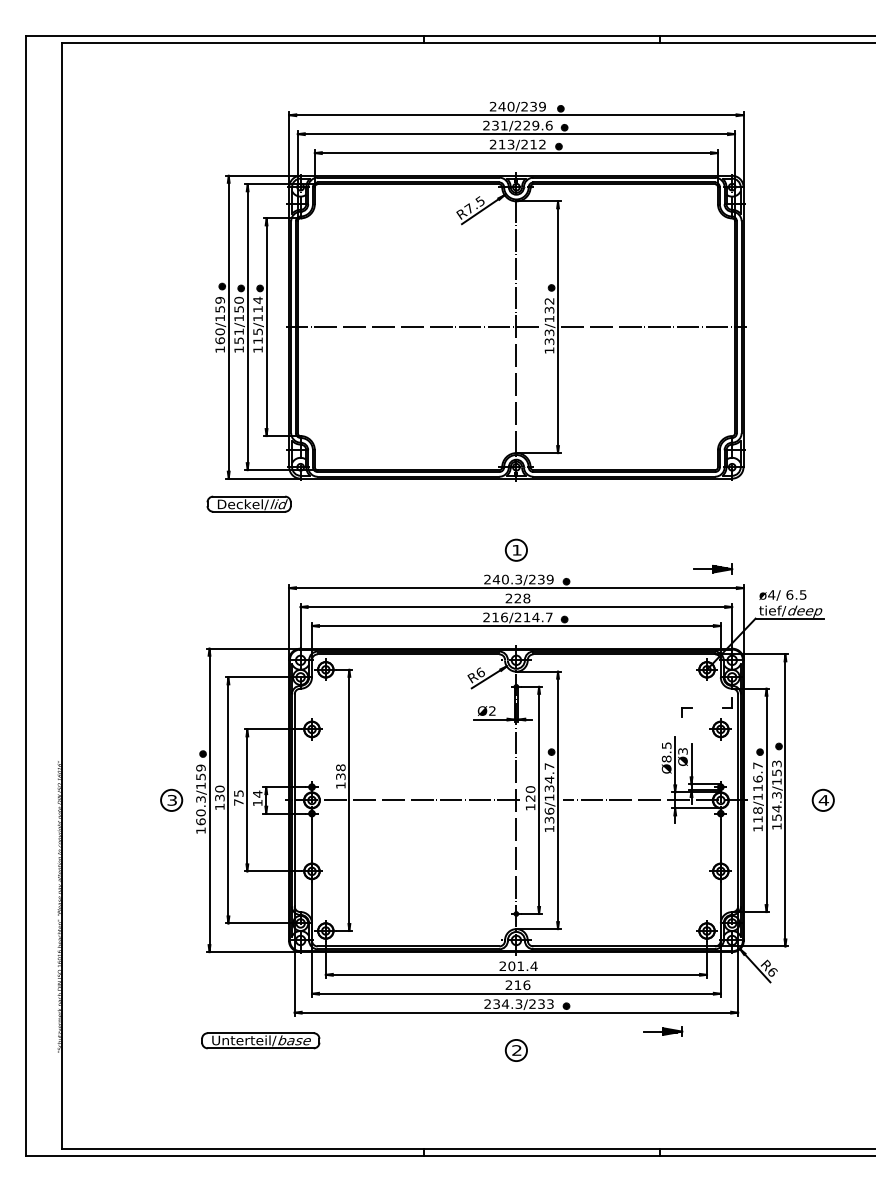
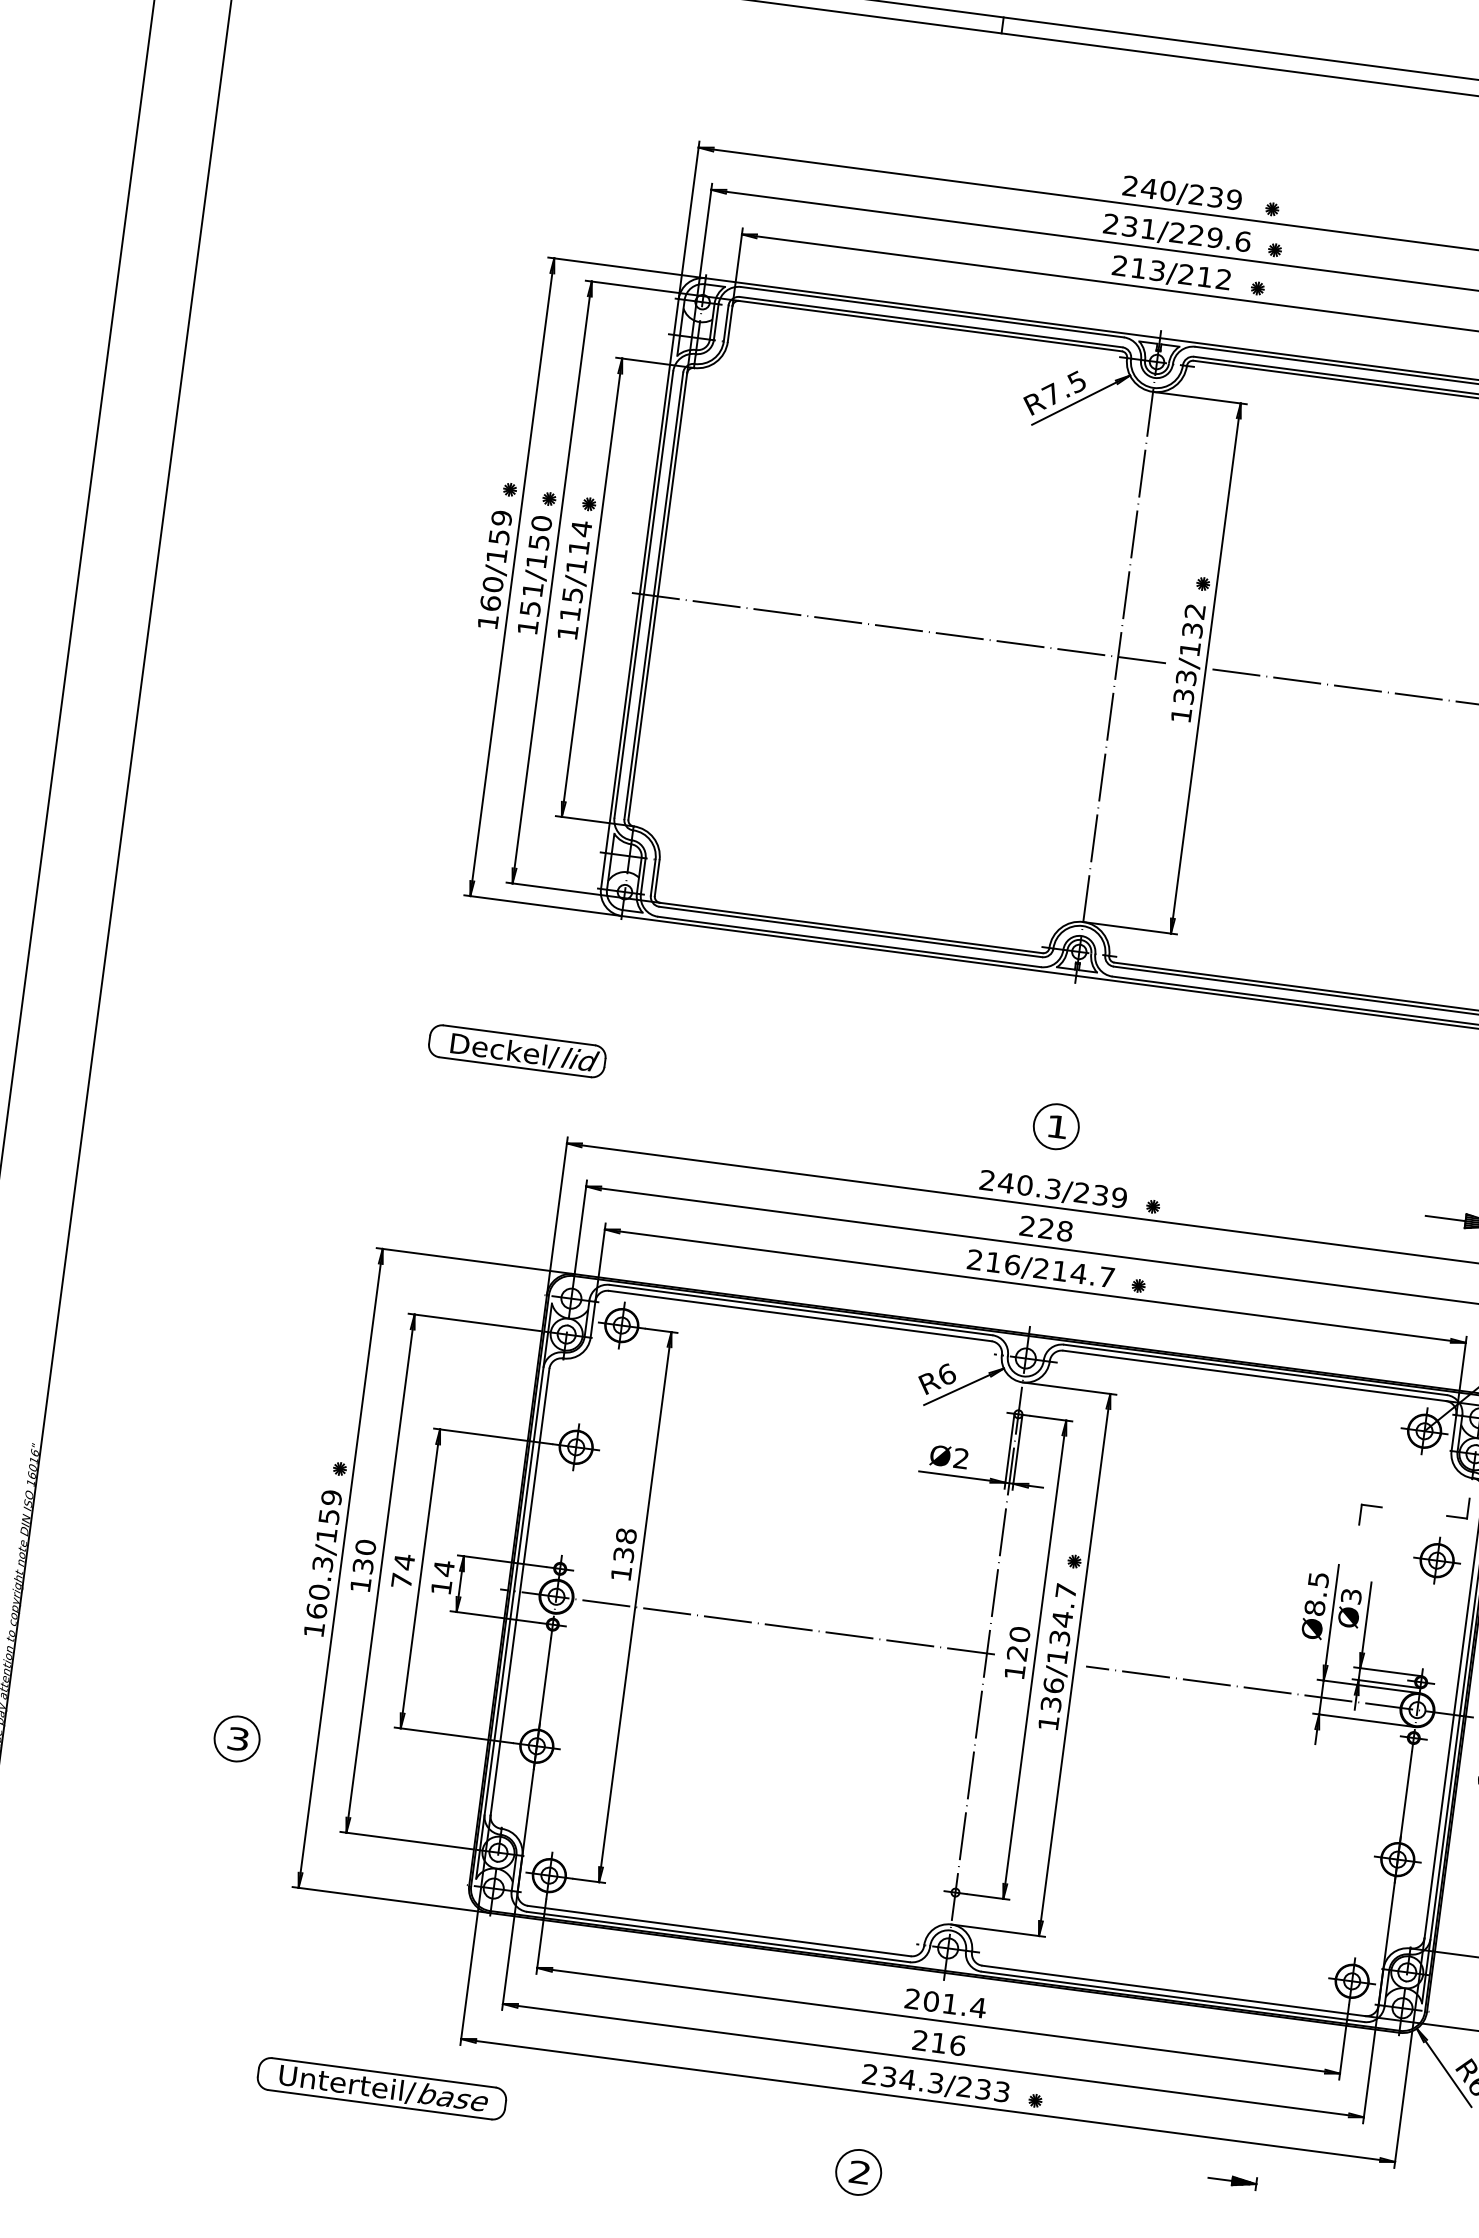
part: (248, 503) -> (516, 1049), moved
text: (238, 793) -> (403, 1561), 75 -> 74
part: (171, 799) -> (237, 1737), moved
part: (663, 1031) -> (1232, 2180), size x0.6
part: (515, 1050) -> (856, 2172), moved

